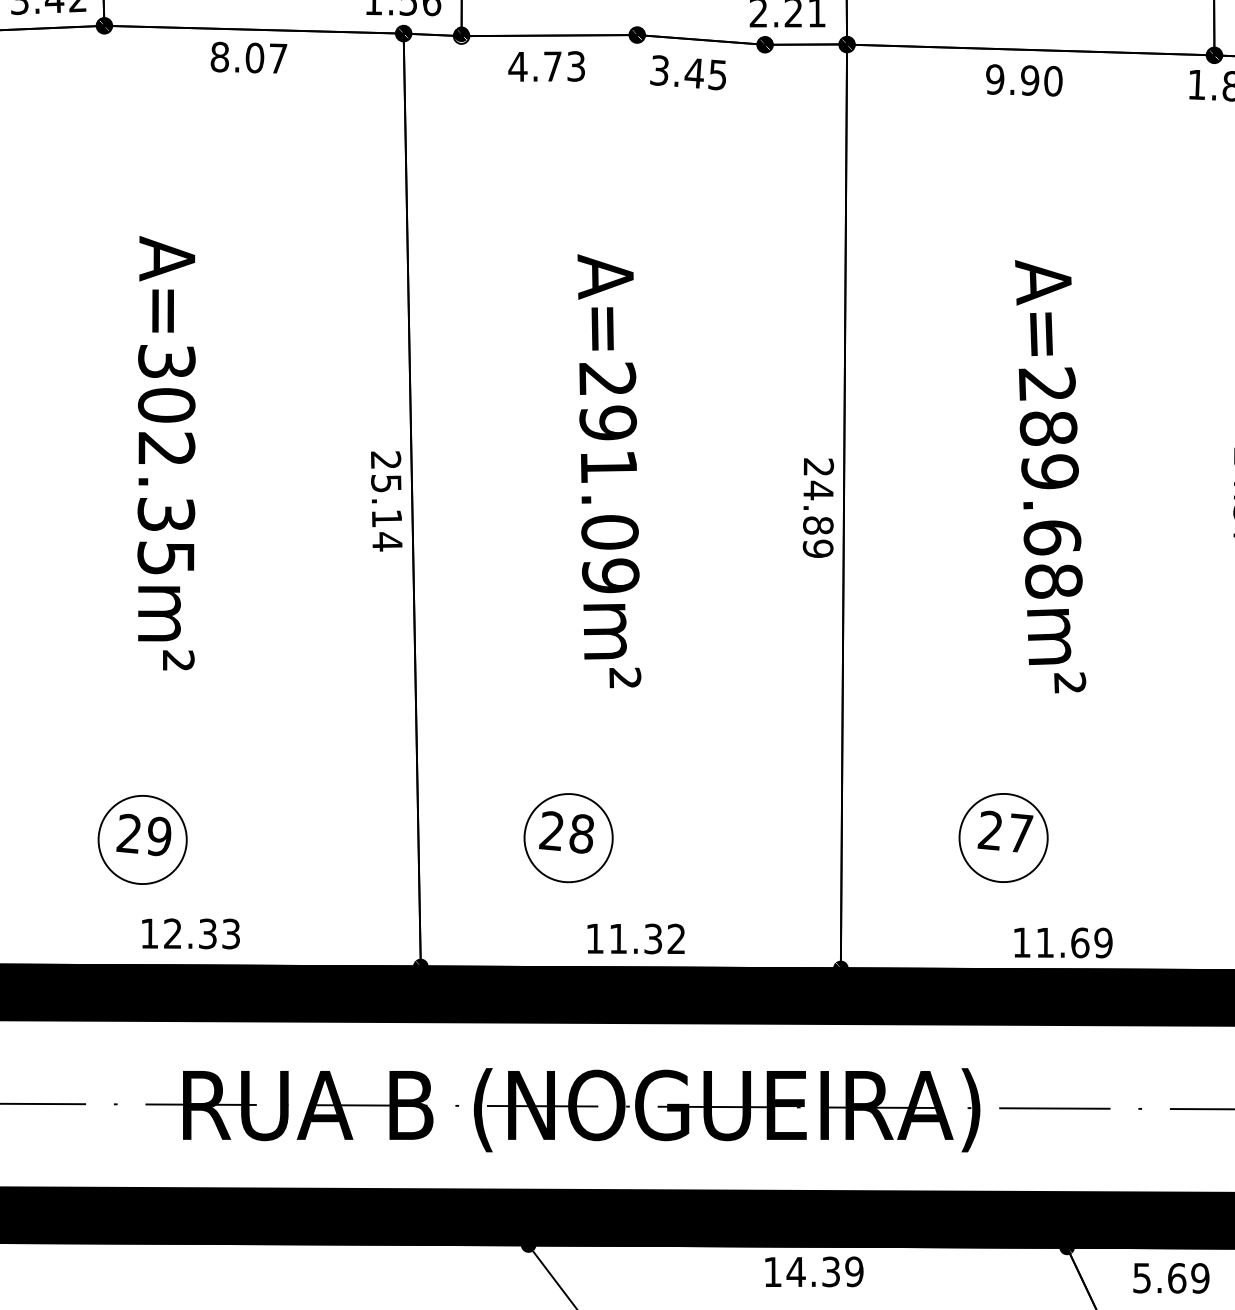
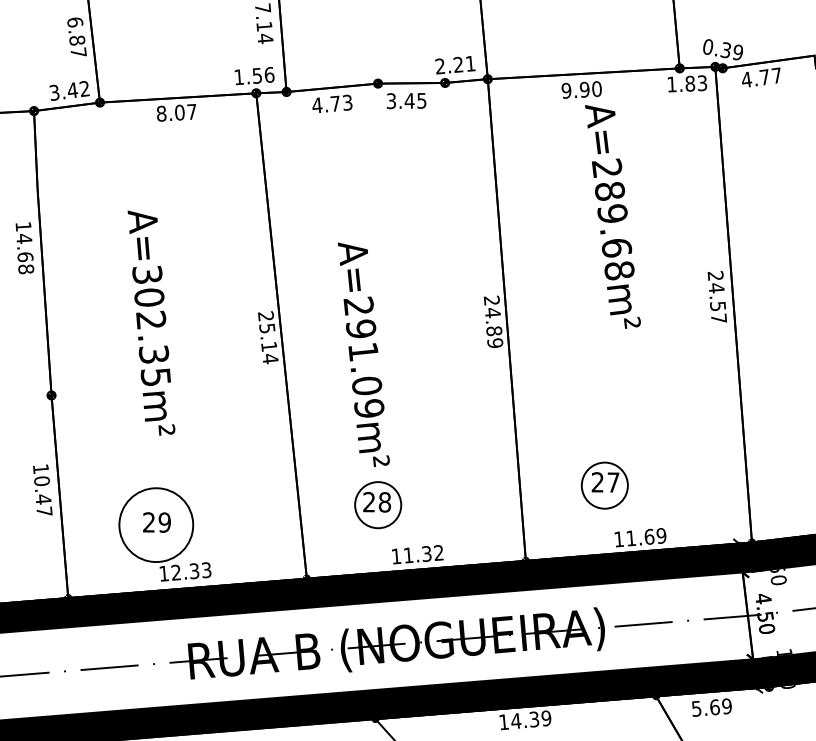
text: (608, 471) -> (363, 354), moved
text: (1049, 476) -> (612, 216), moved
circle: (142, 840) -> (156, 525), size x1.6

